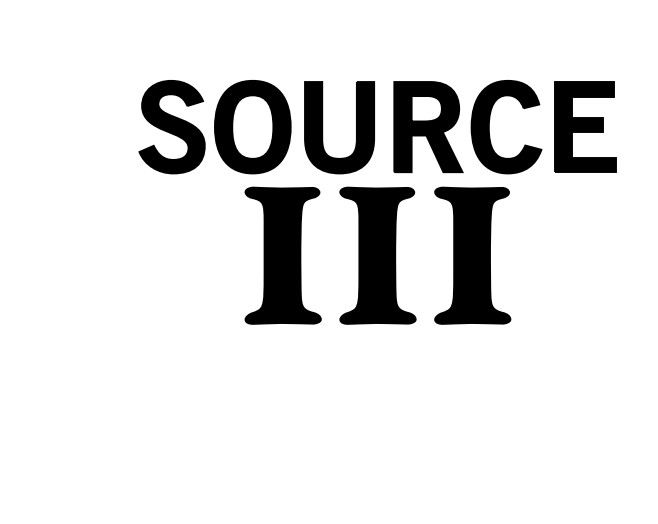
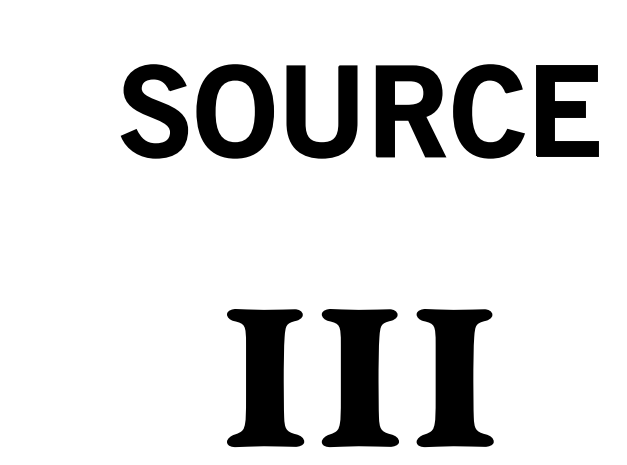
part: (377, 255) -> (359, 377), moved

